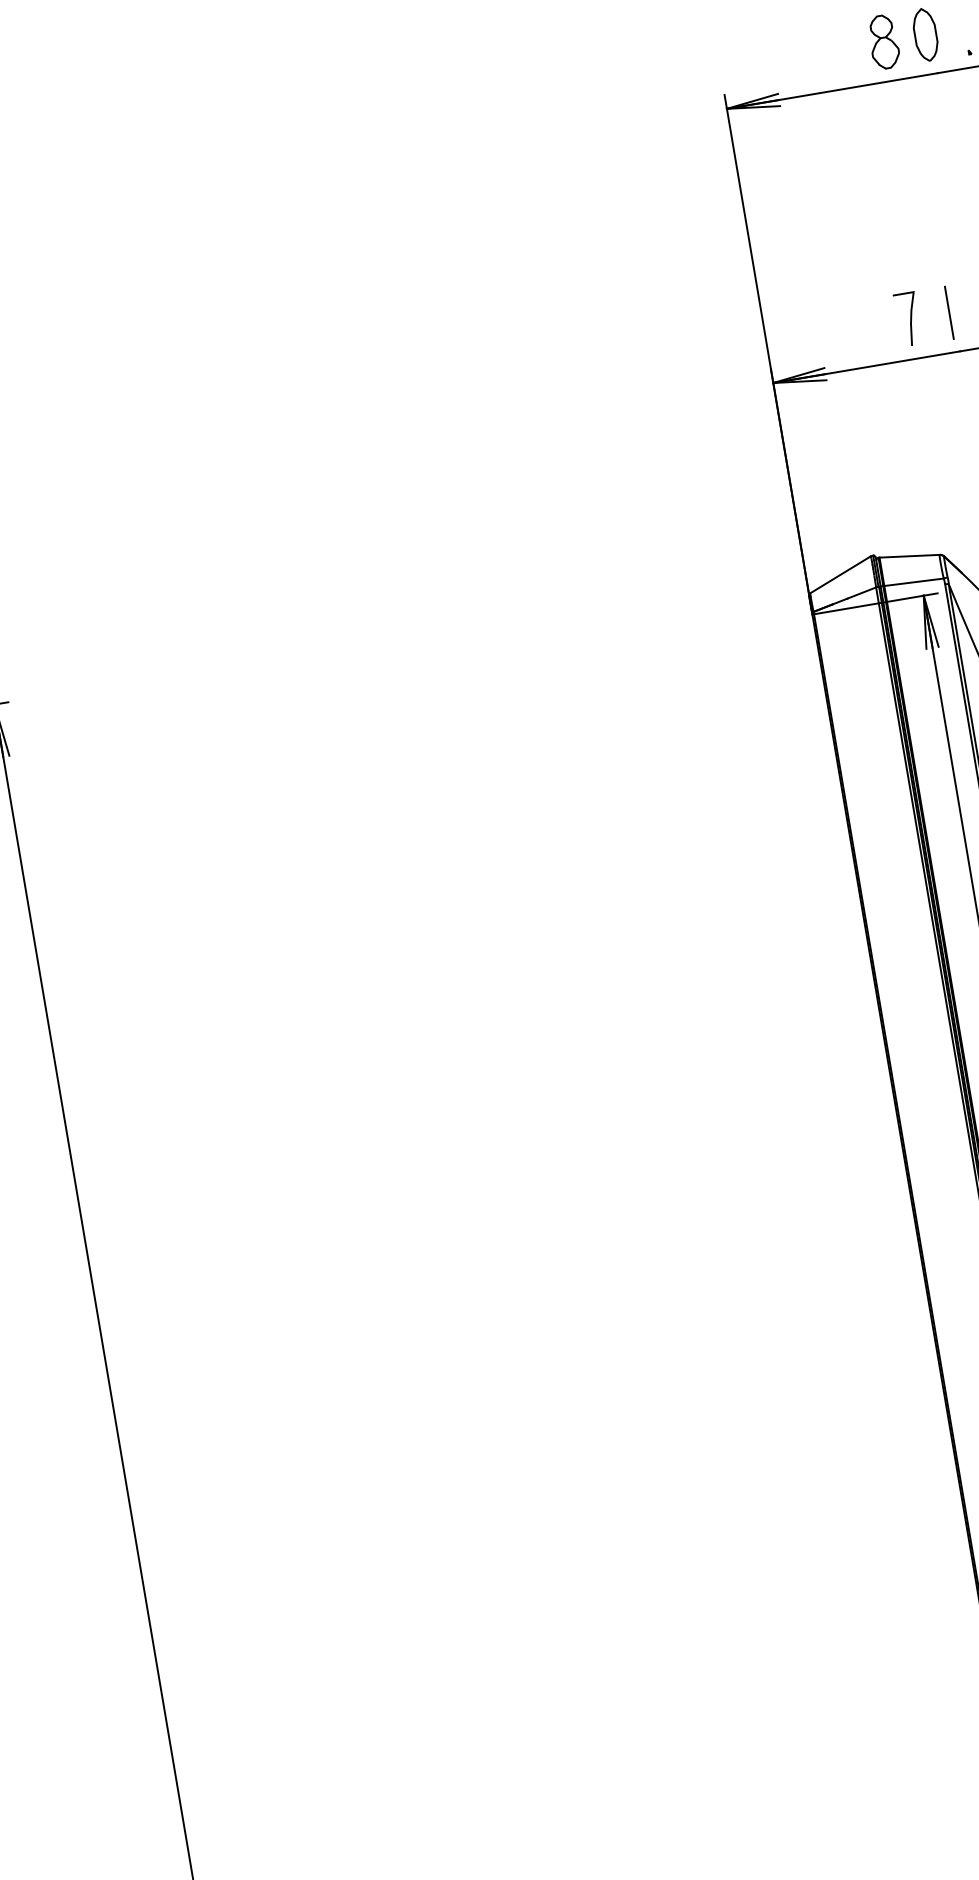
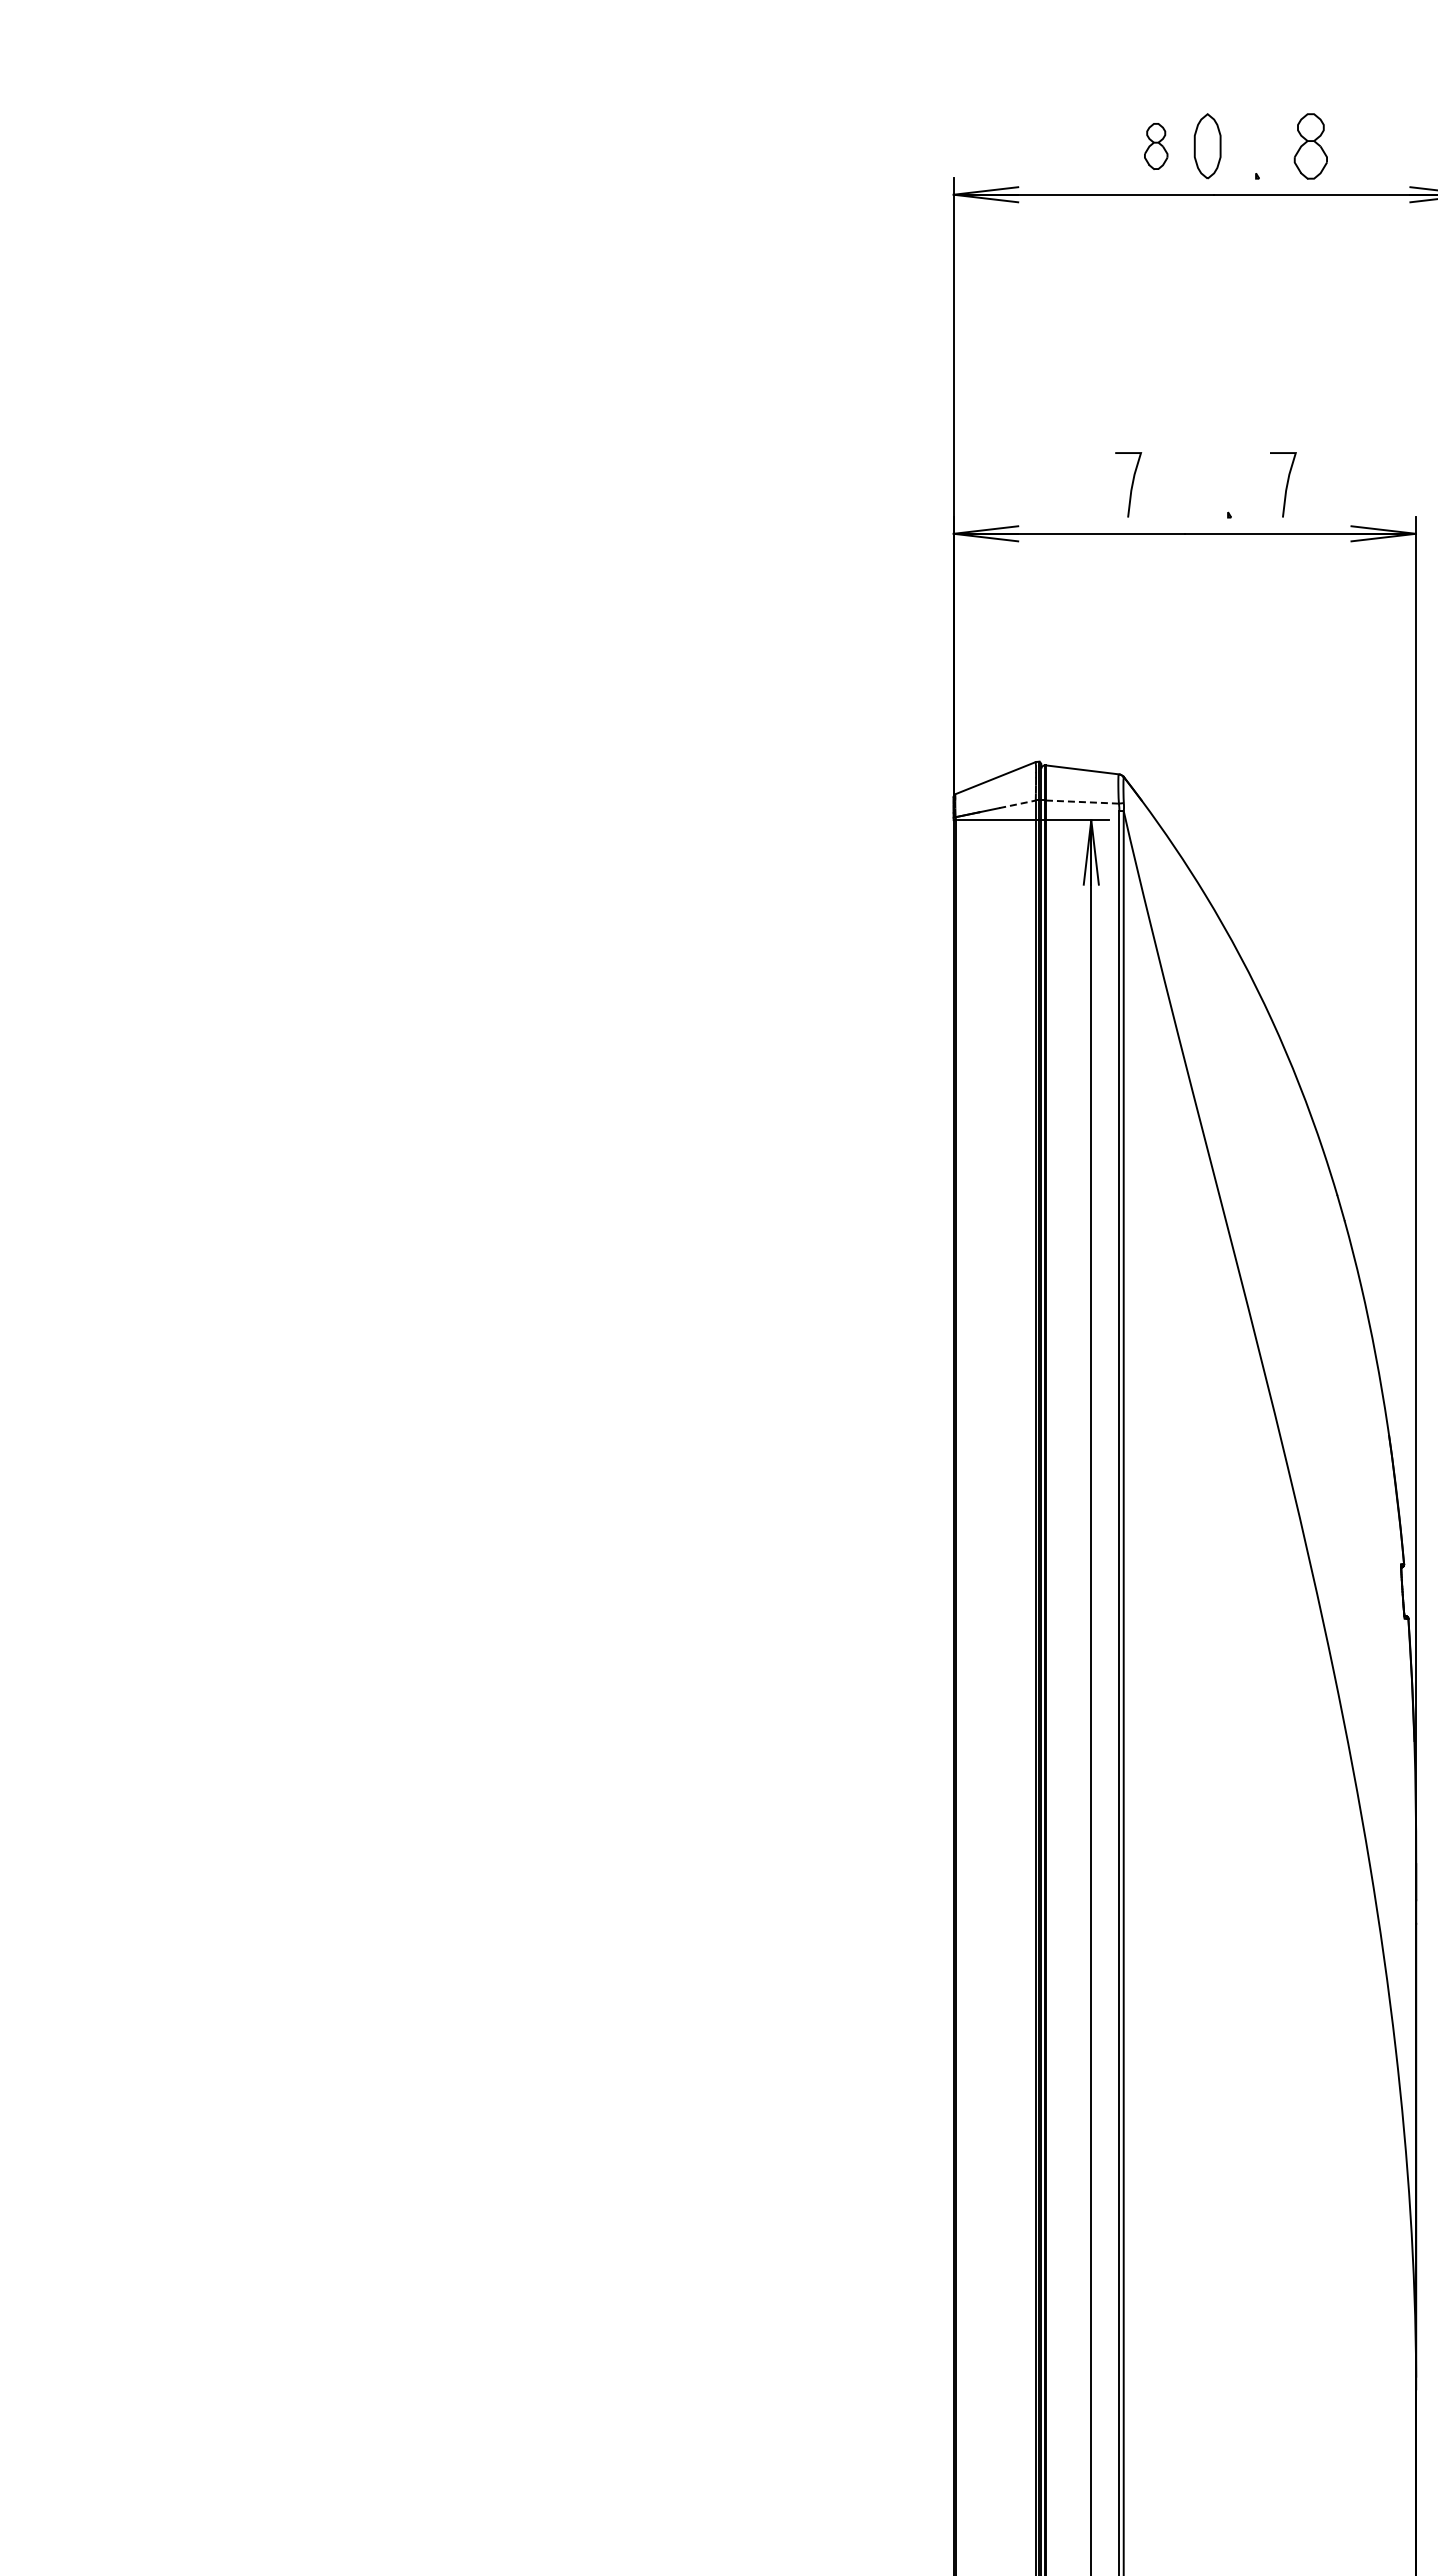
part: (884, 42) -> (1156, 146), size x0.7
line: (949, 313) -> (1179, 485), removed
line: (914, 582) -> (1082, 802), solid -> dashed
line: (861, 593) -> (1017, 804), solid -> dashed

